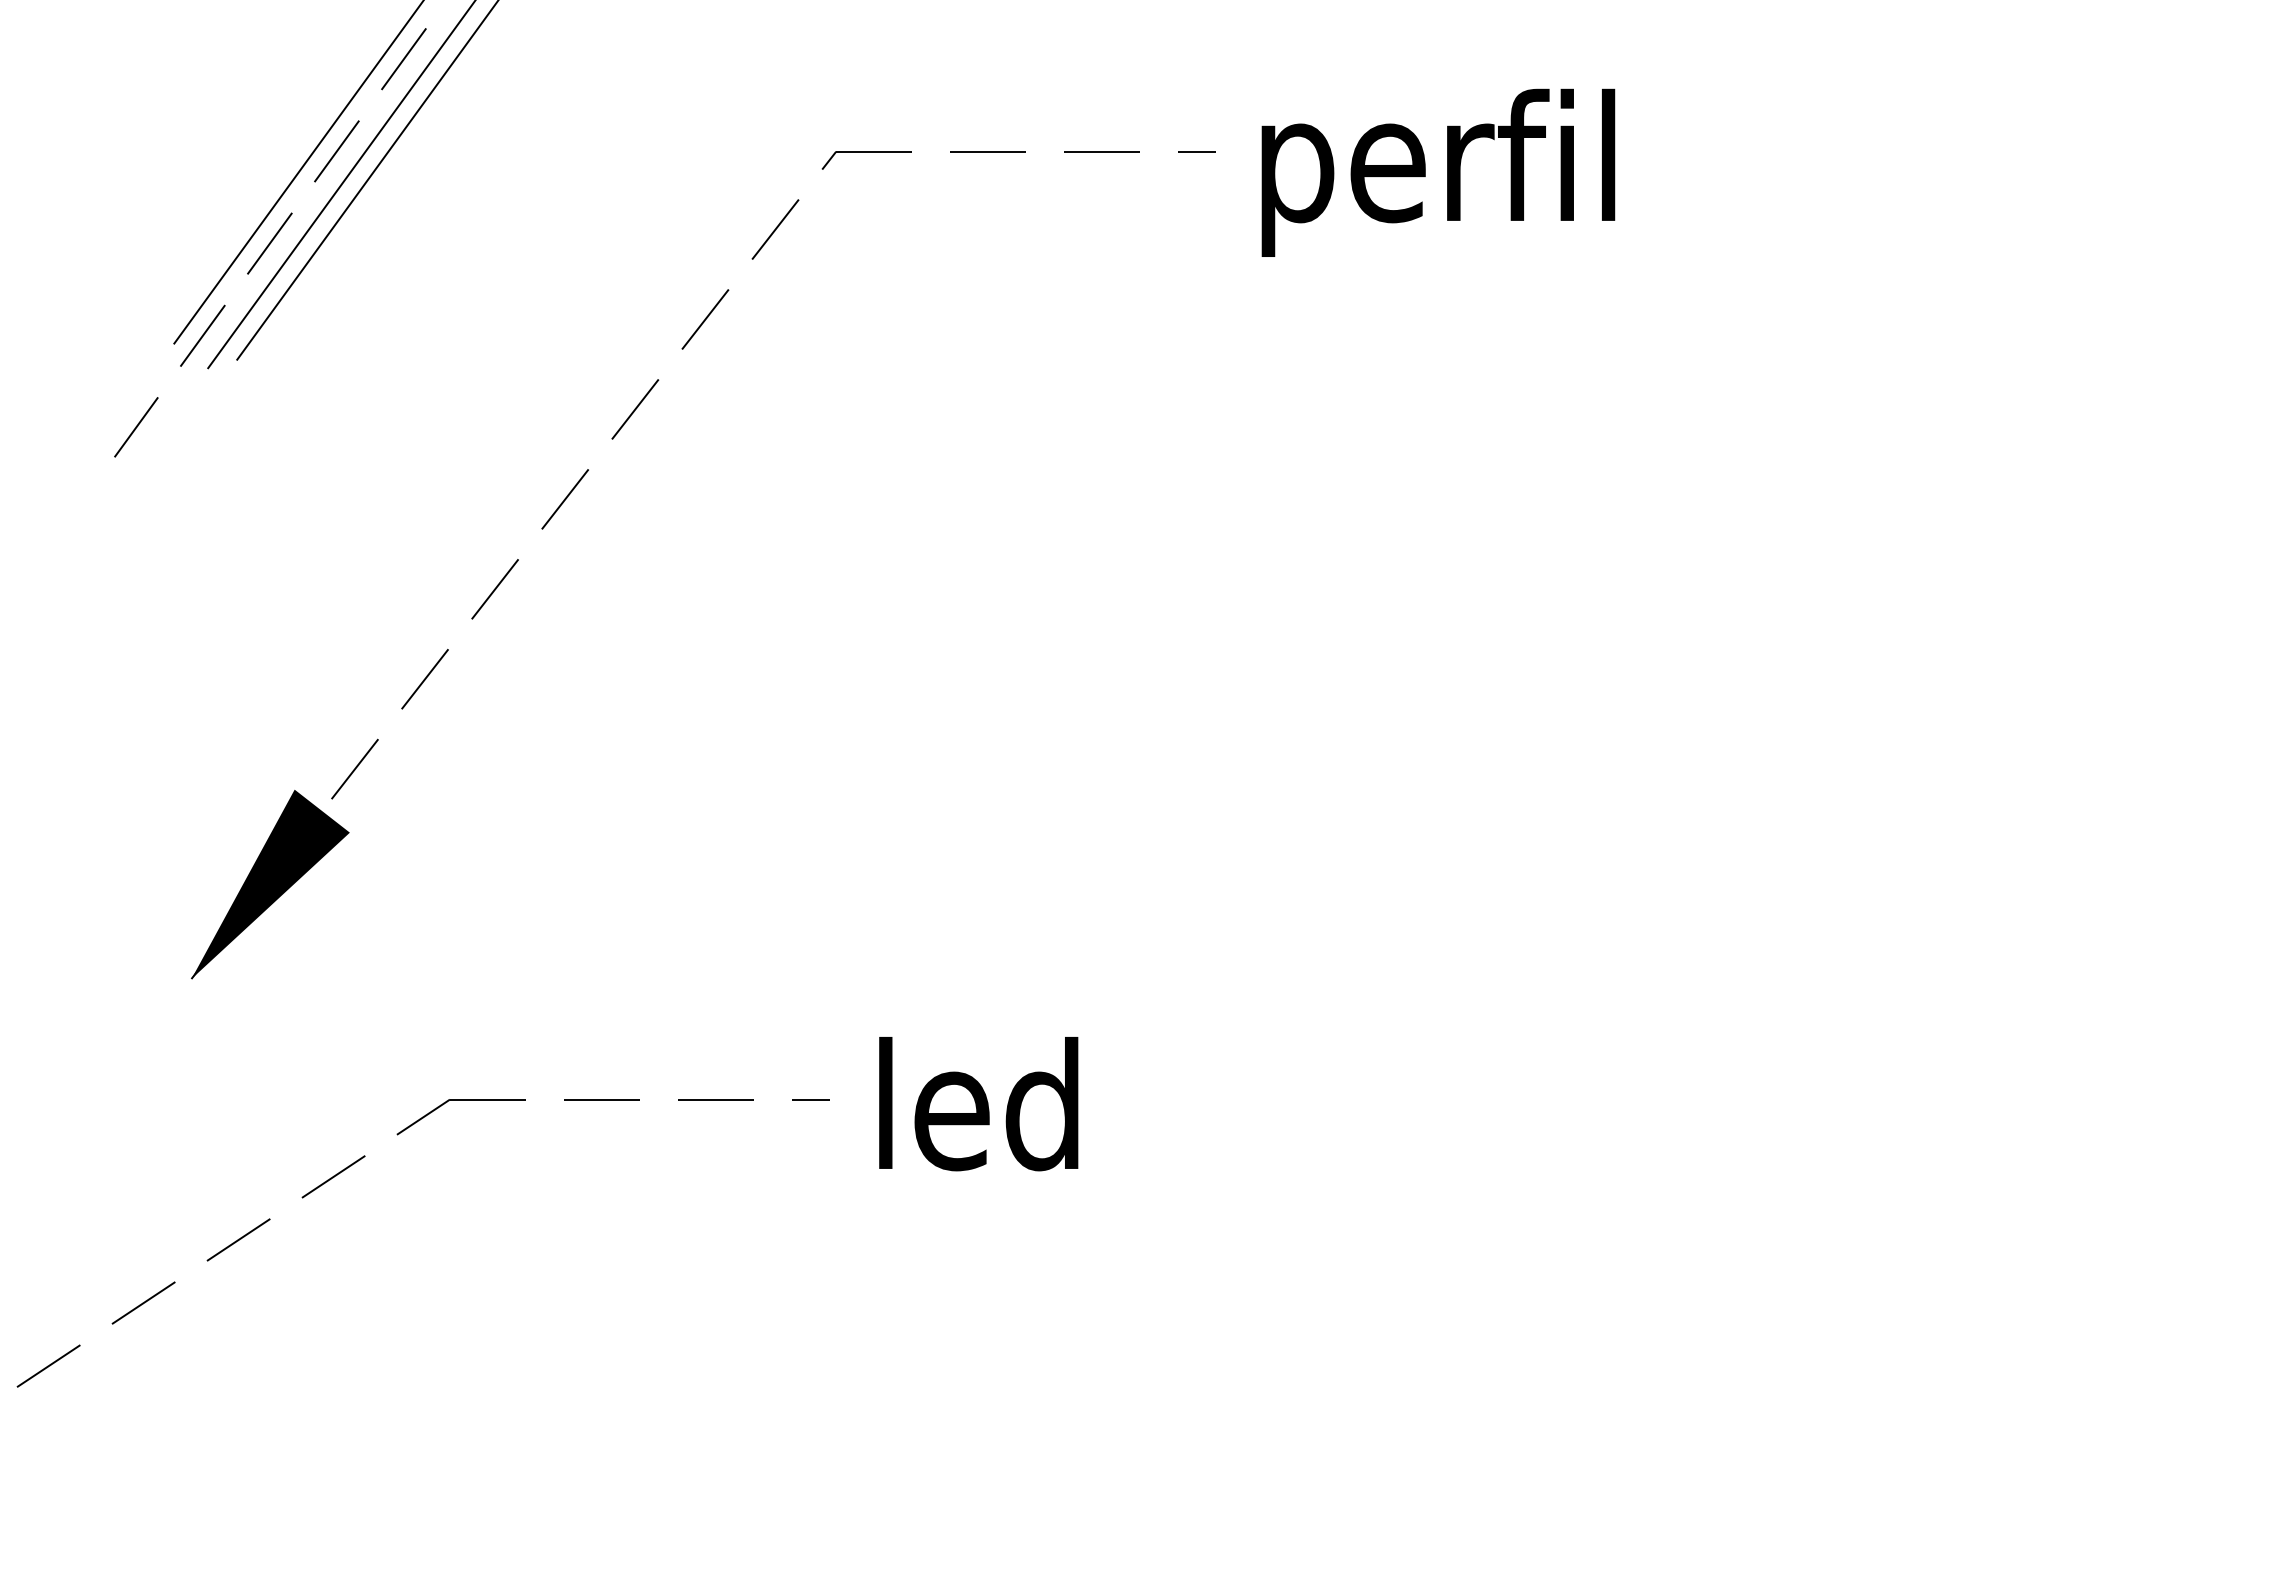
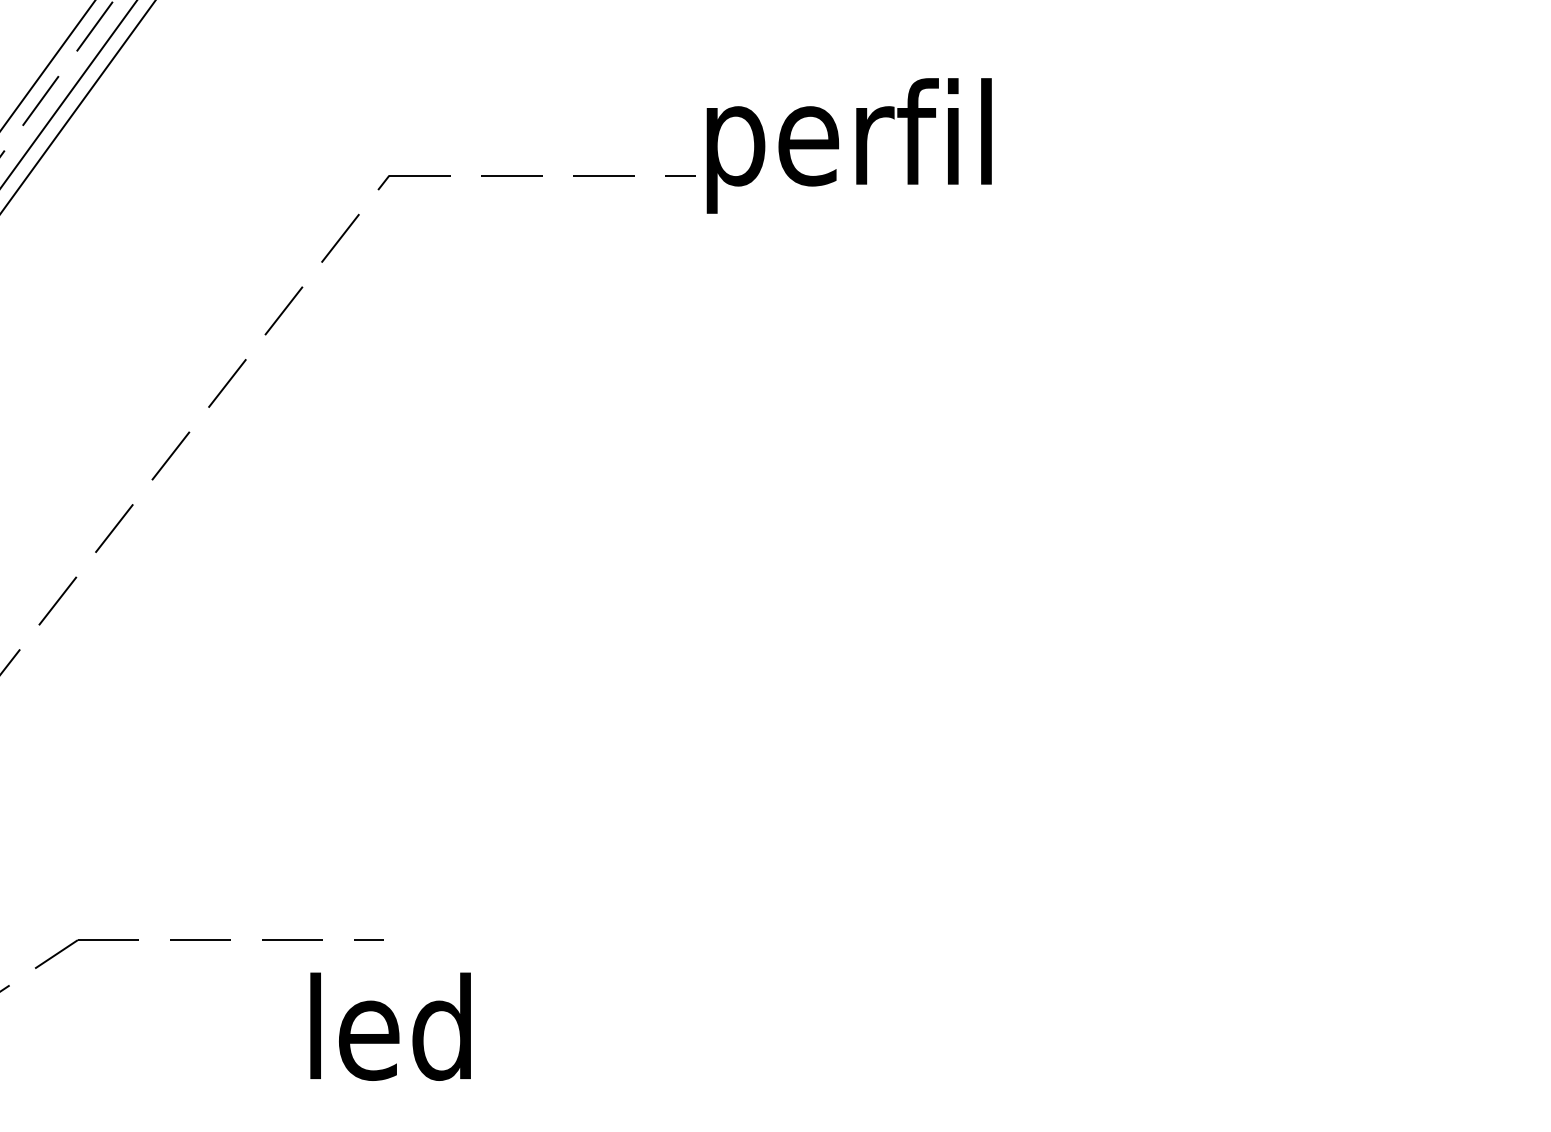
text: (1438, 172) -> (849, 145), moved
text: (978, 1104) -> (390, 1027), moved

